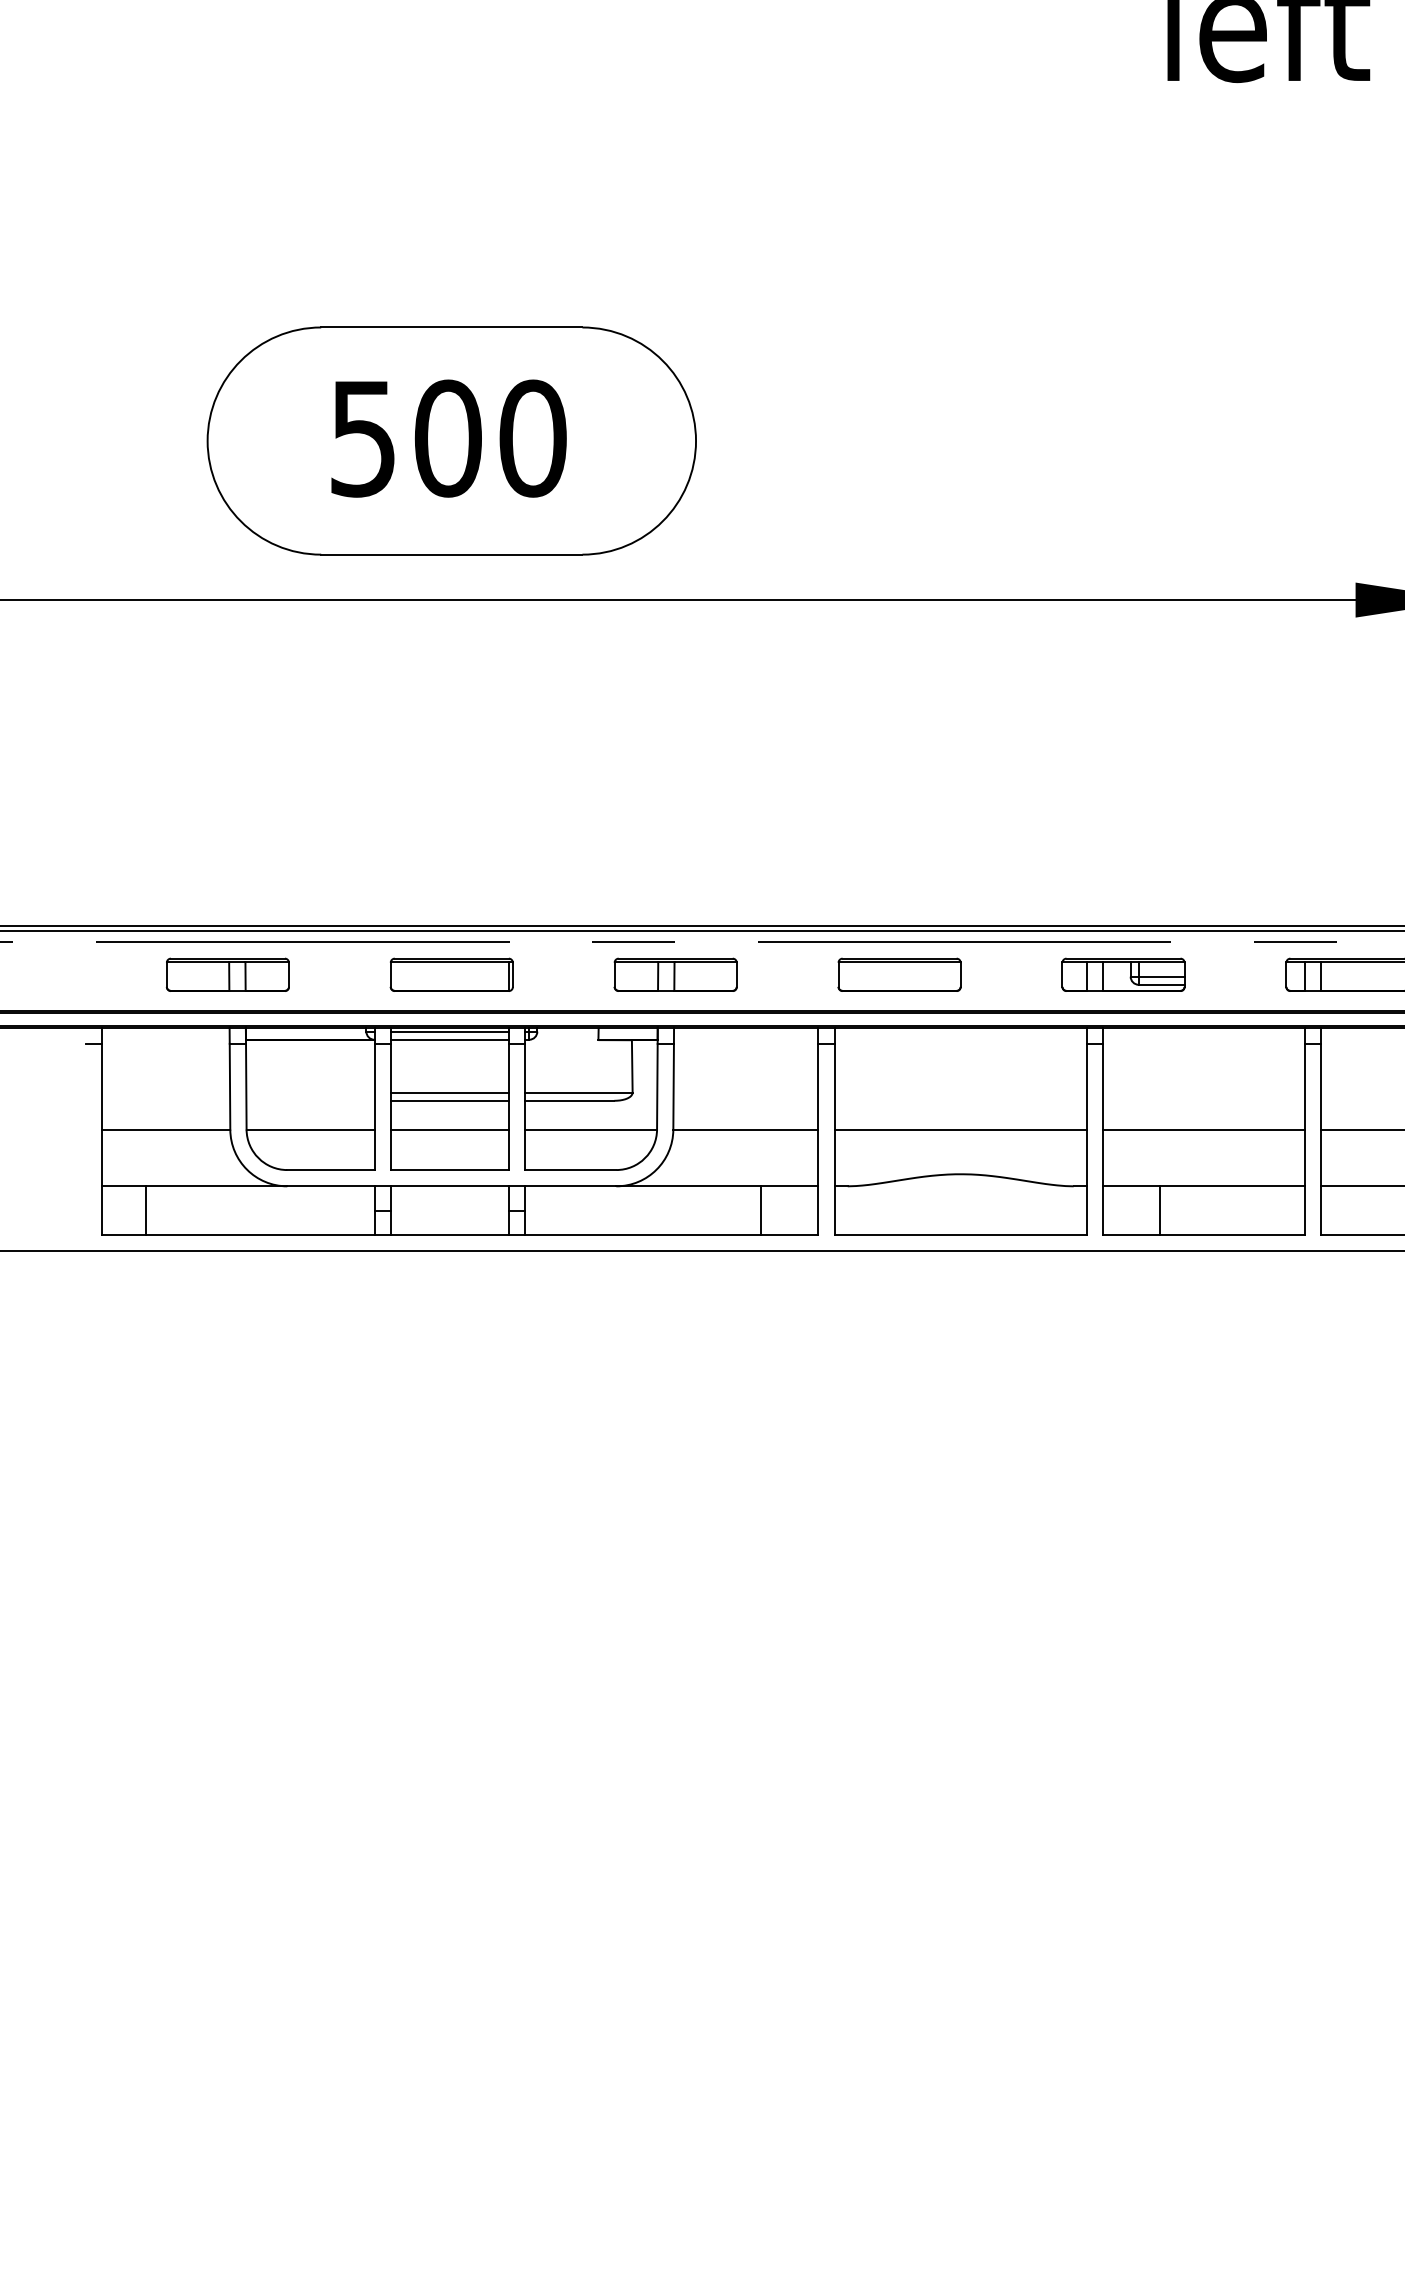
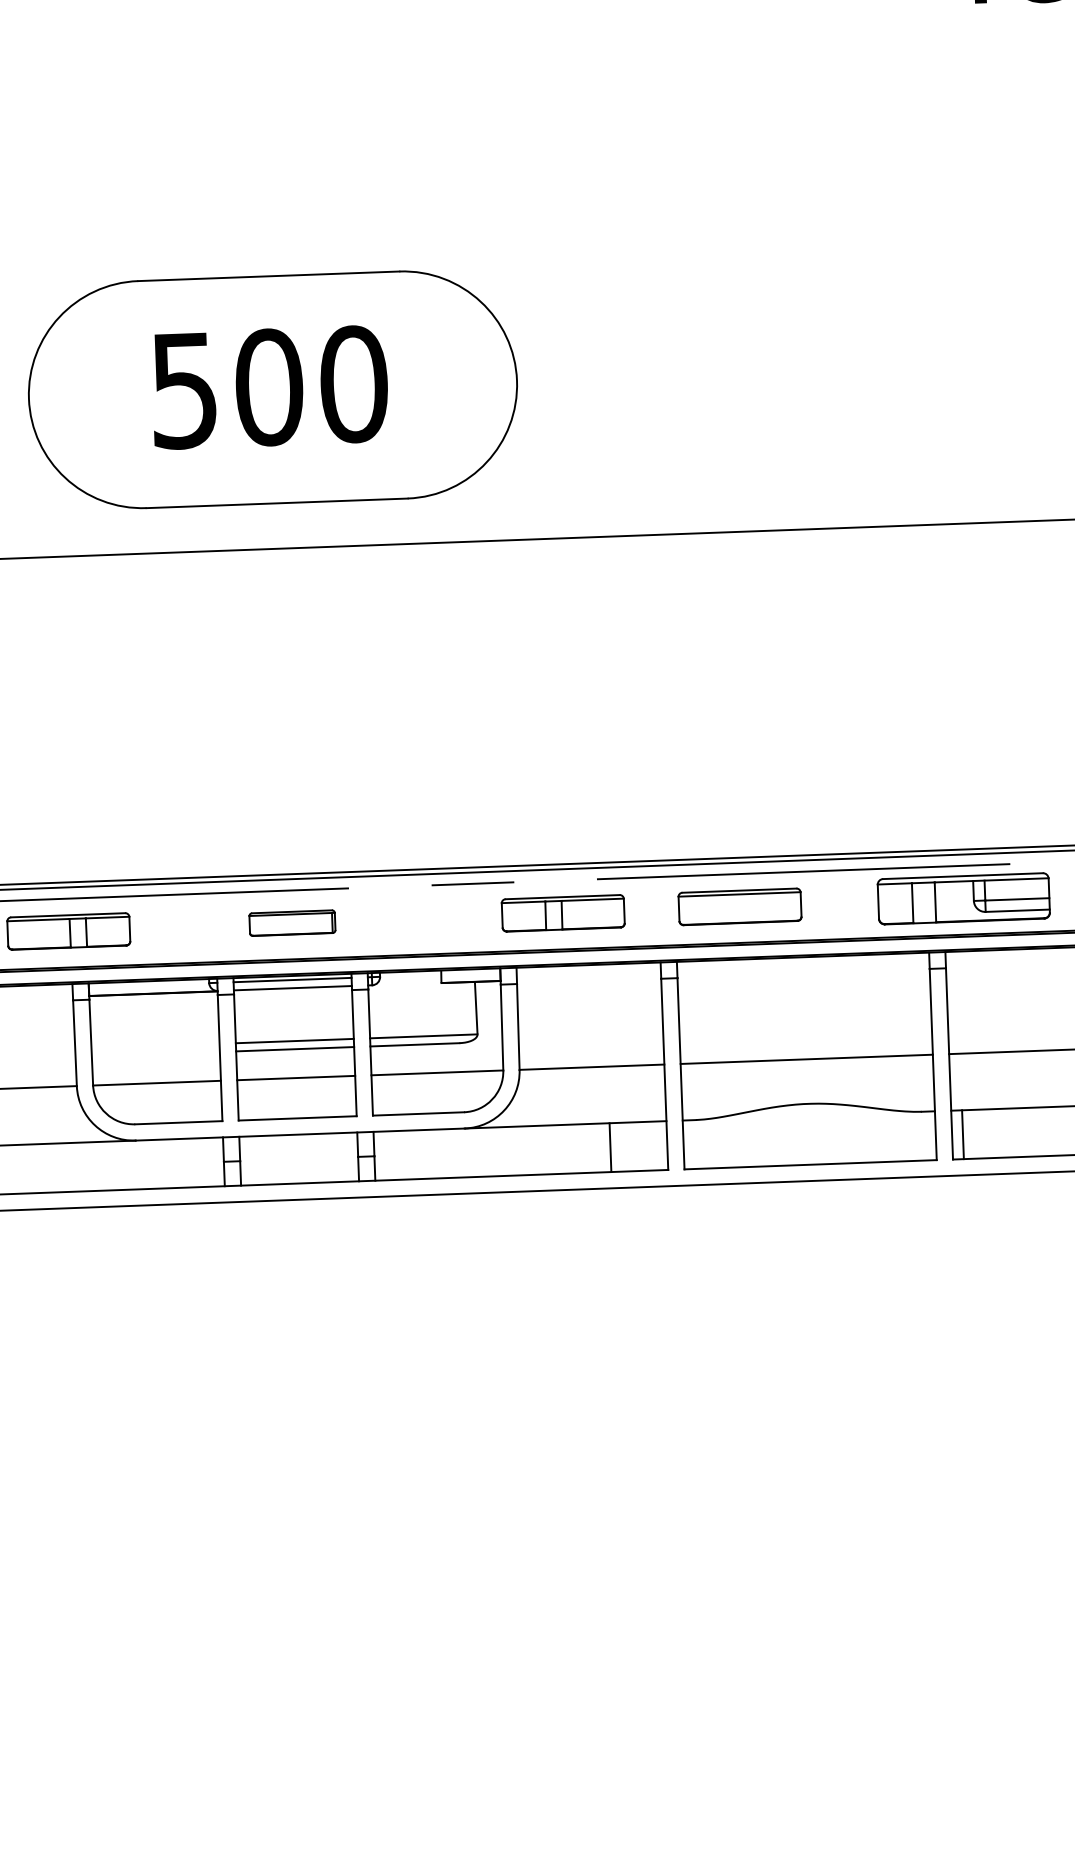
part: (451, 974) -> (292, 922), size x0.7
part: (675, 974) -> (563, 912), moved
part: (1123, 974) -> (963, 898), size x1.4
line: (1160, 1210) -> (963, 1134), moved

